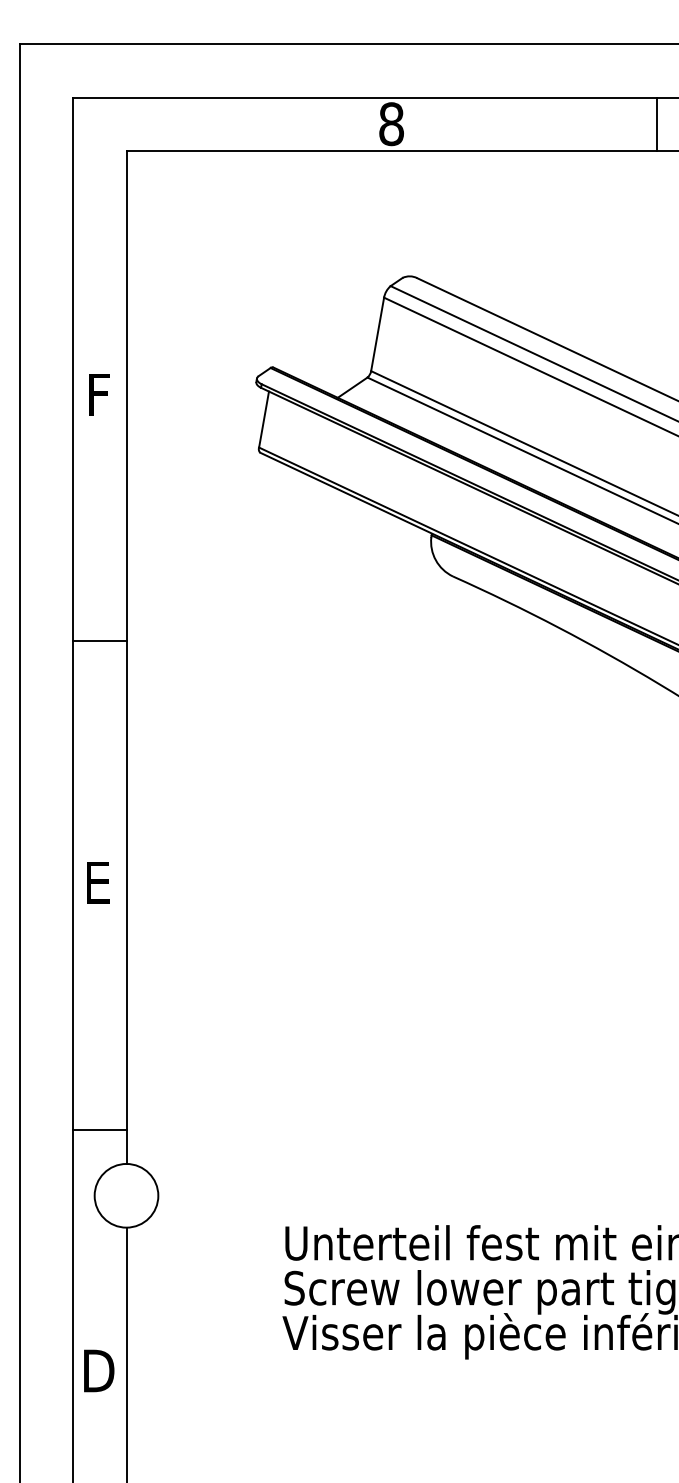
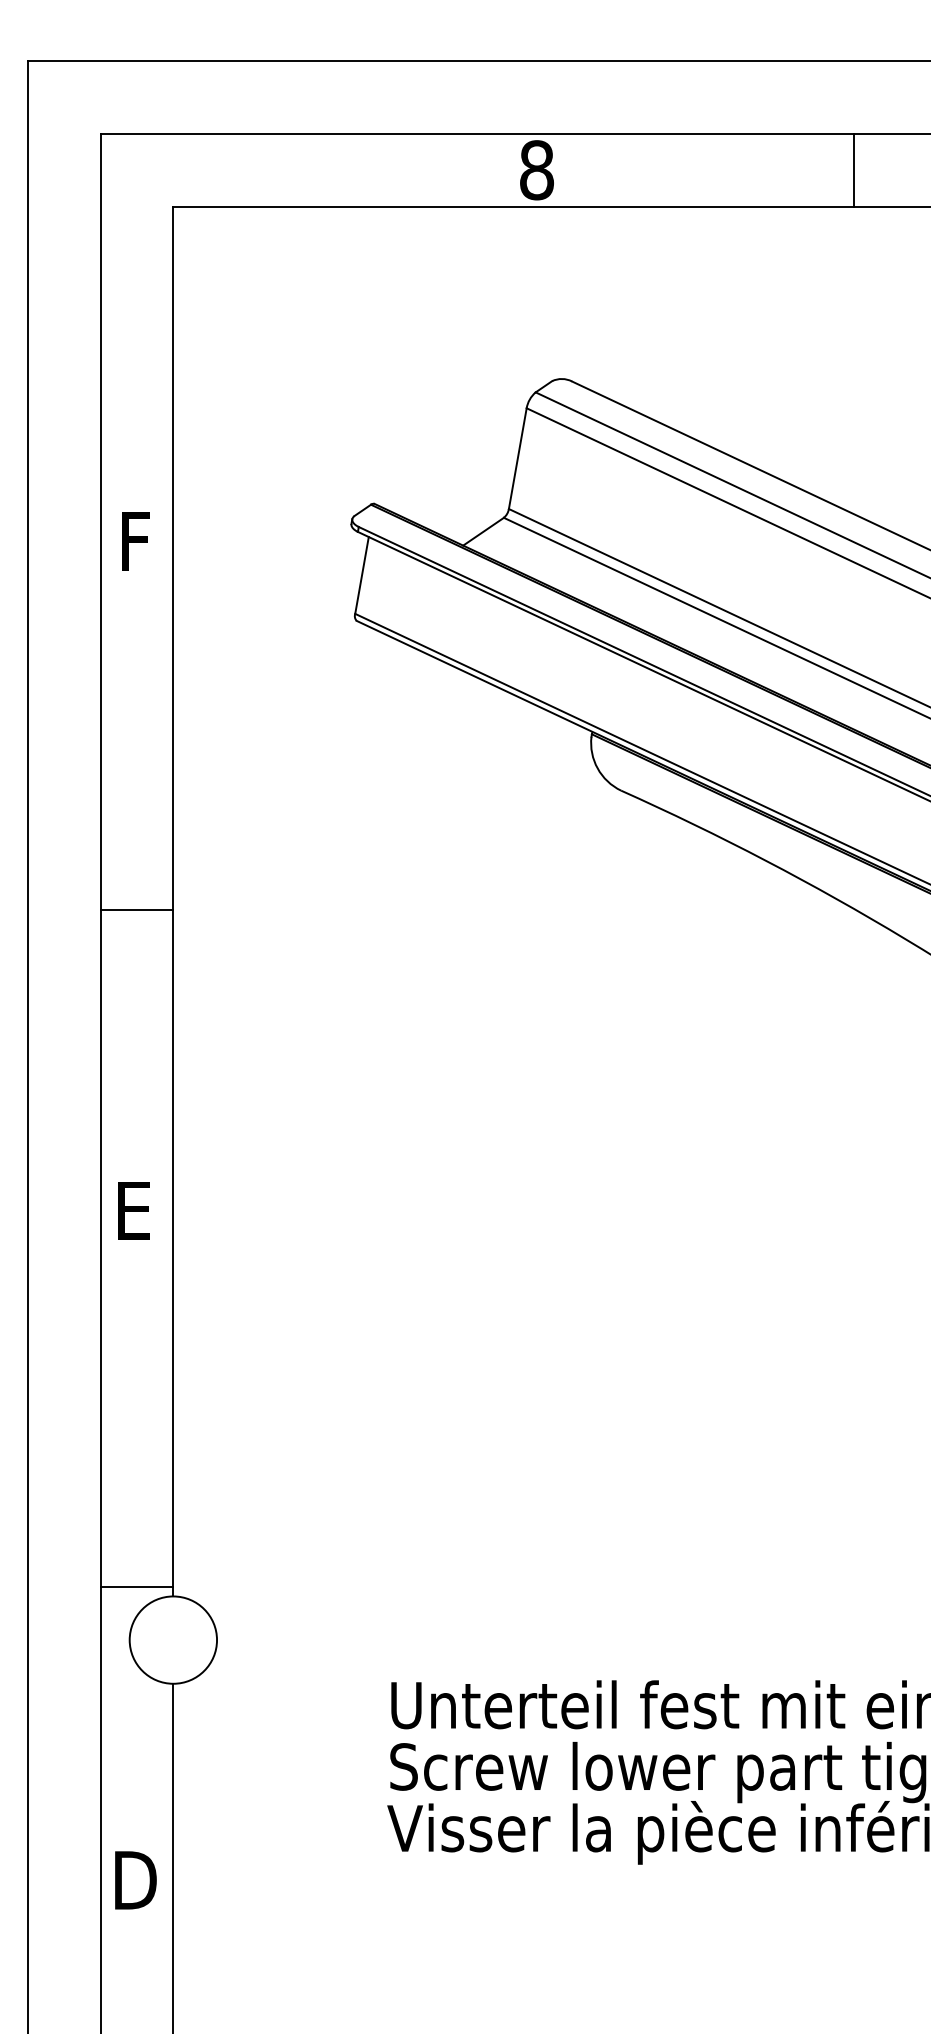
line: (657, 123) -> (855, 169), moved
line: (99, 640) -> (136, 910), moved
line: (99, 1130) -> (136, 1587), moved

